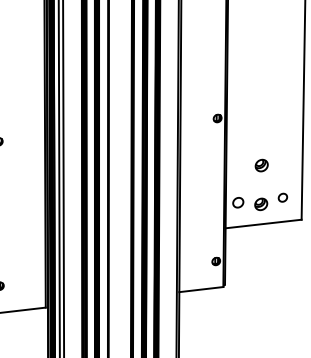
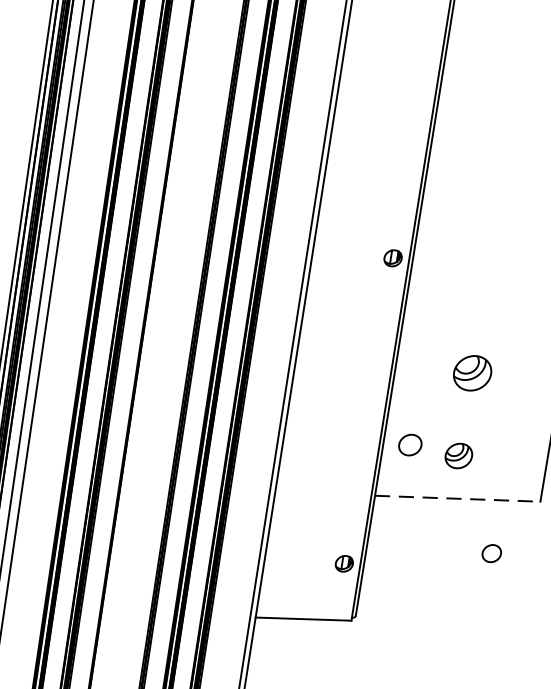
part: (261, 165) -> (471, 372), size x1.4
part: (282, 197) -> (490, 552), moved
line: (264, 223) -> (459, 497), solid -> dashed

